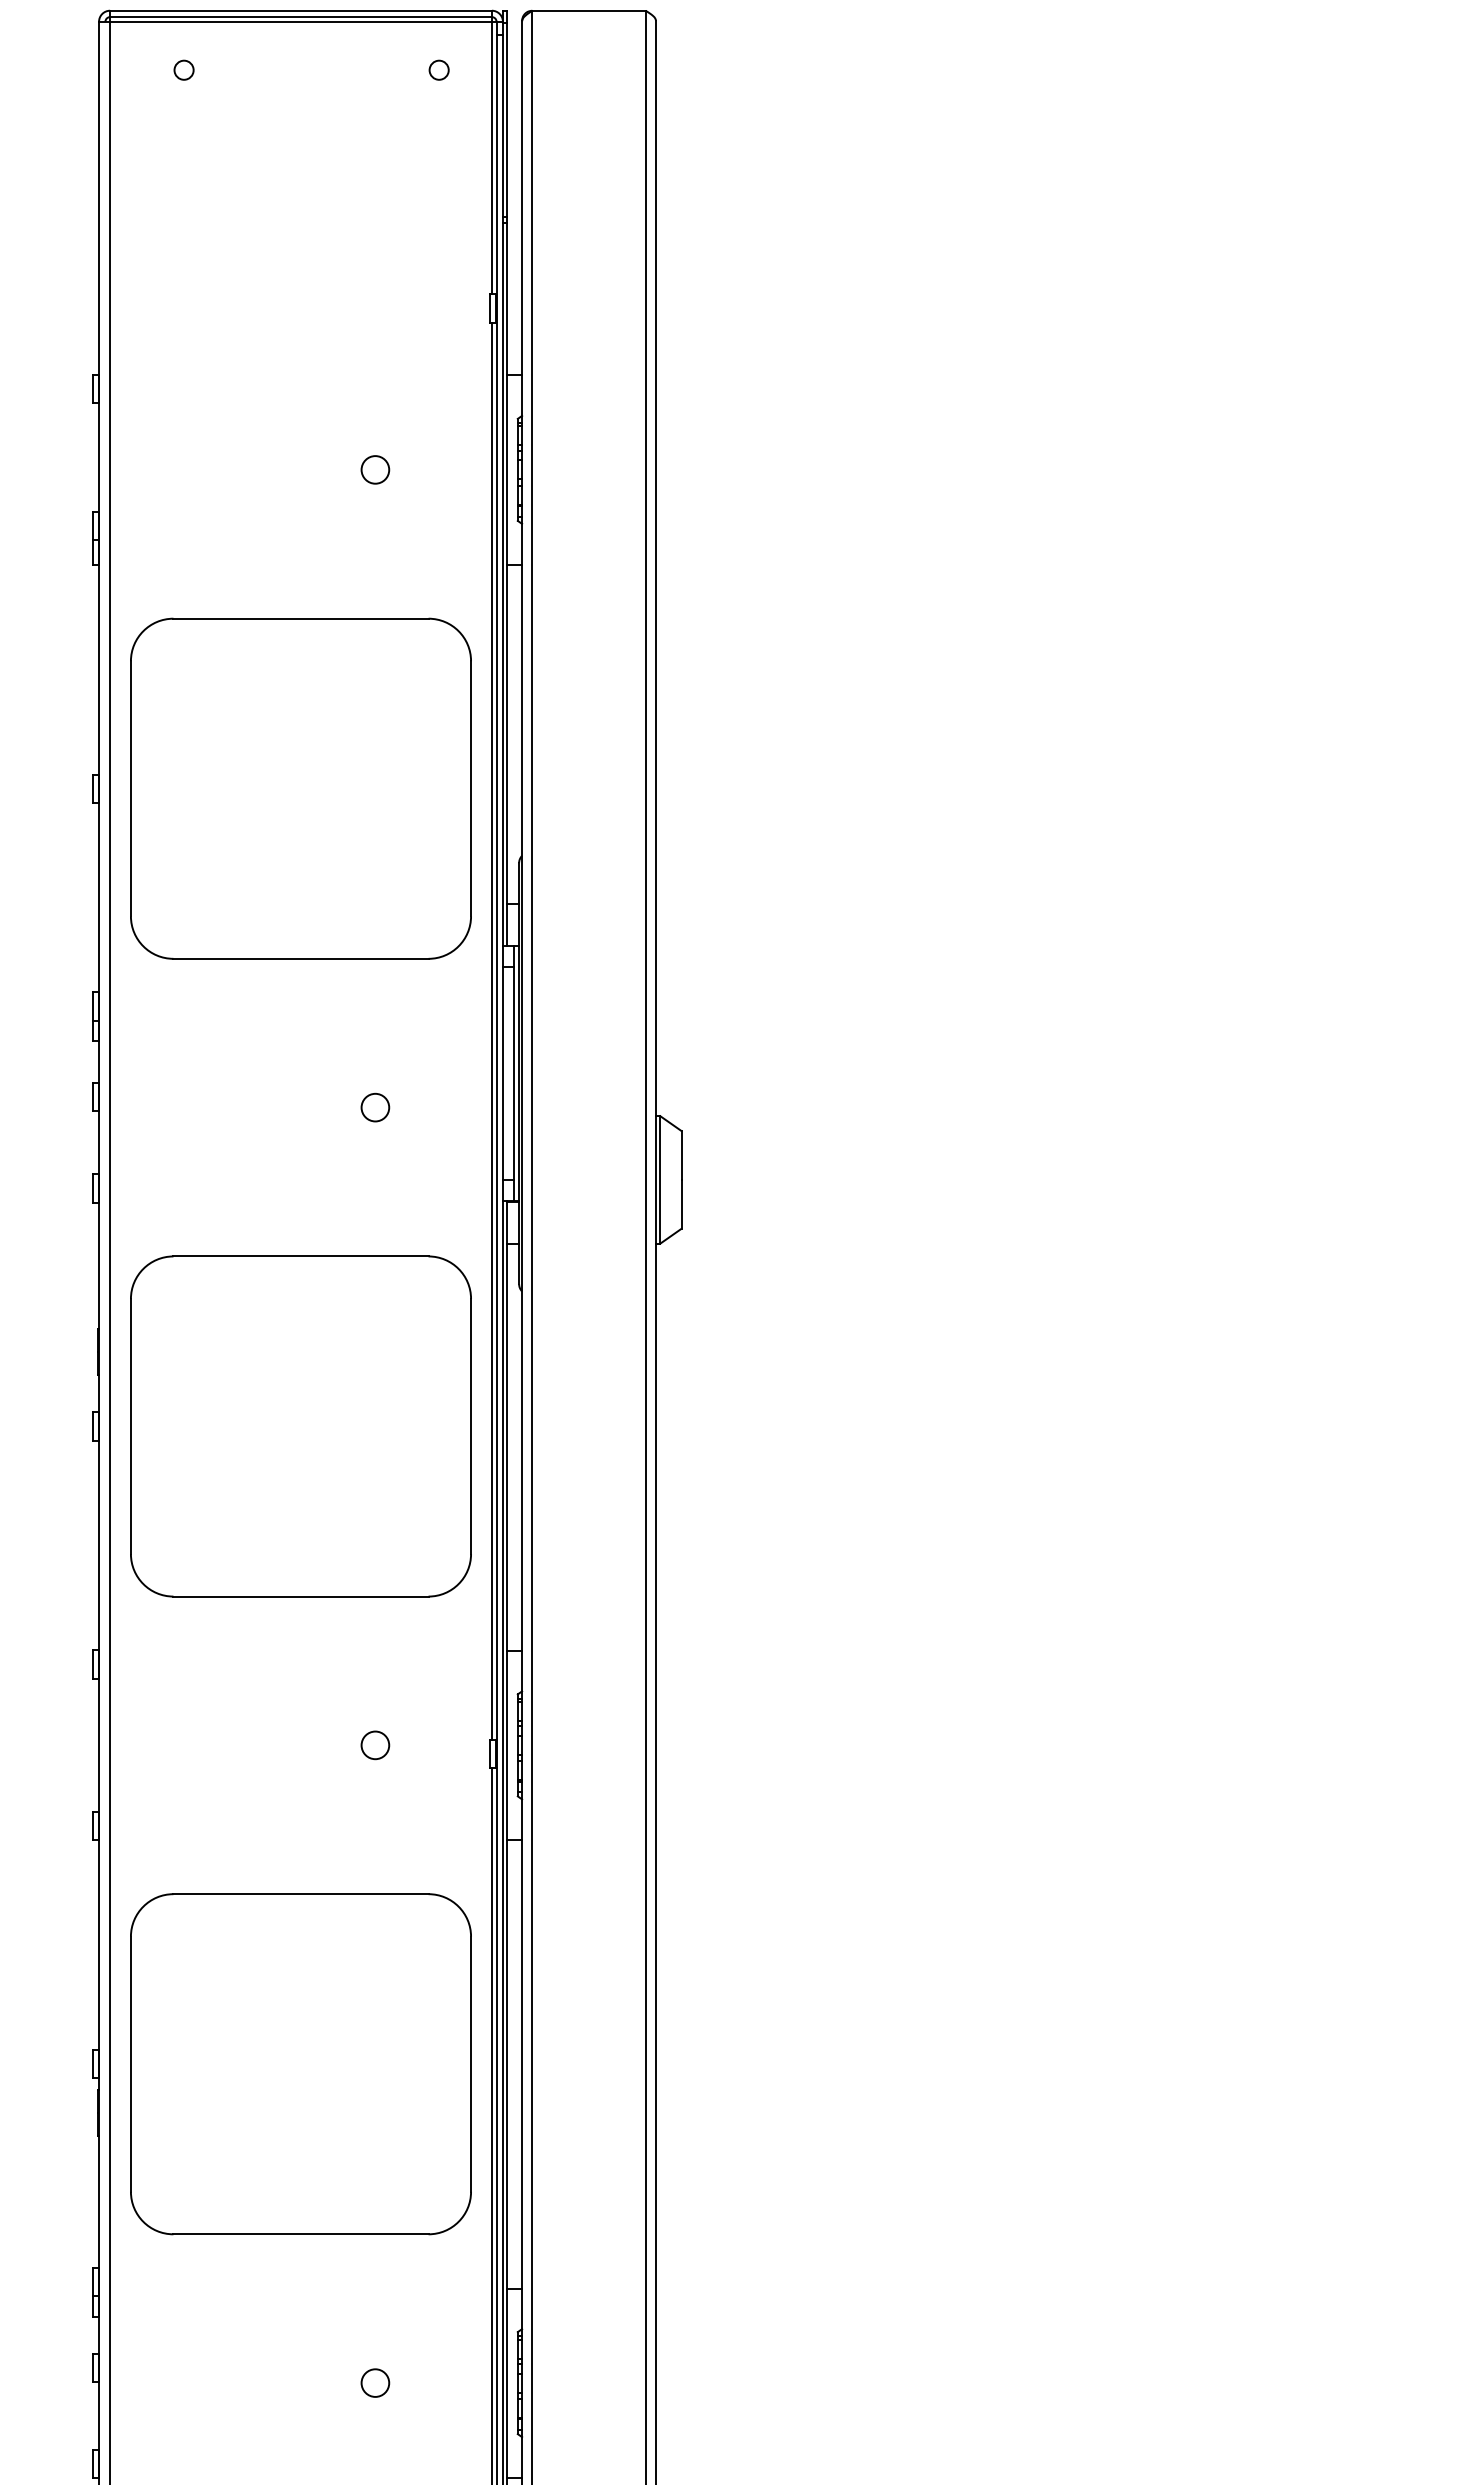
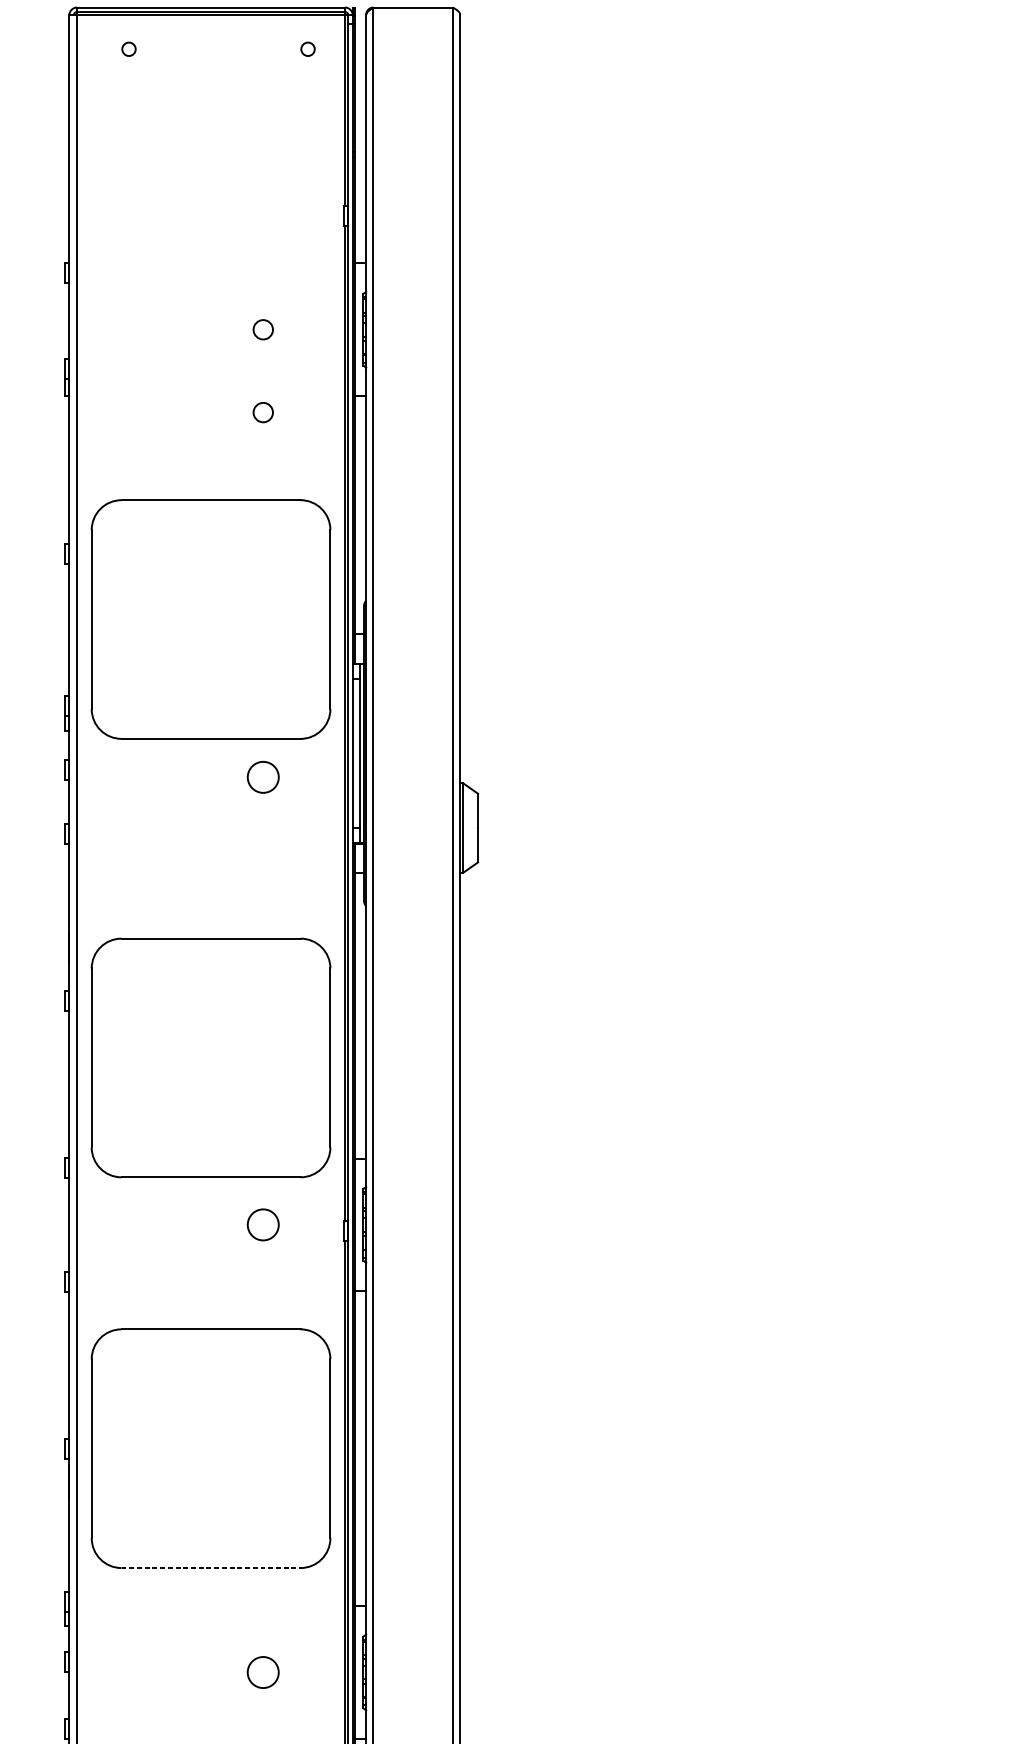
circle: (375, 587) -> (263, 412), added
part: (300, 788) -> (210, 619), moved
circle: (375, 1107) -> (263, 777), size x1.6
part: (300, 1426) -> (210, 1057), moved
circle: (375, 1745) -> (263, 1225), size x1.6
line: (301, 2234) -> (211, 1568), solid -> dashed
circle: (375, 2382) -> (263, 1672), size x1.6

